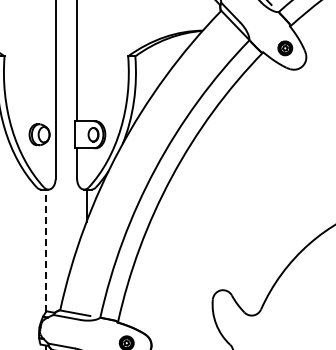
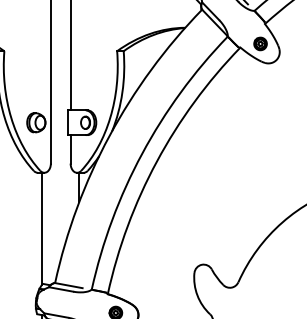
line: (45, 250) -> (41, 228), dashed -> solid

